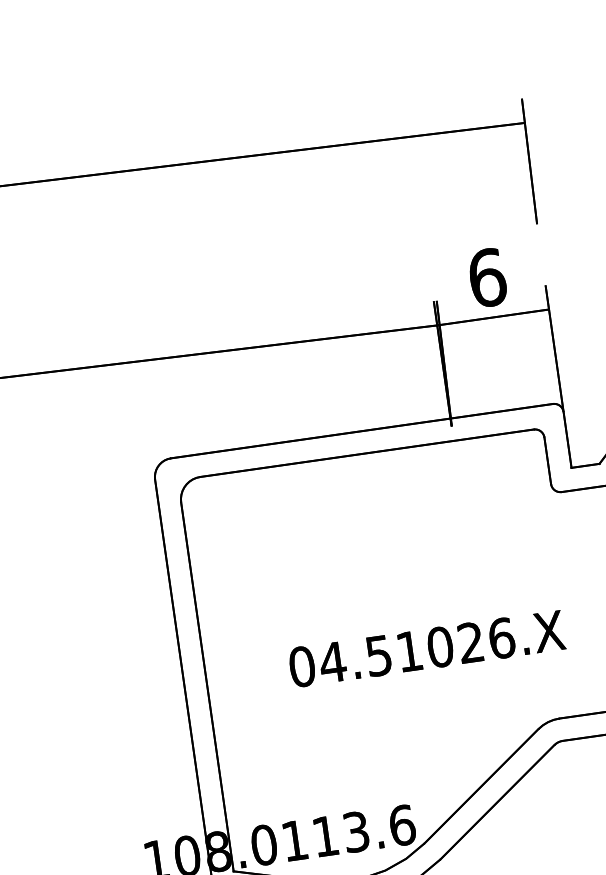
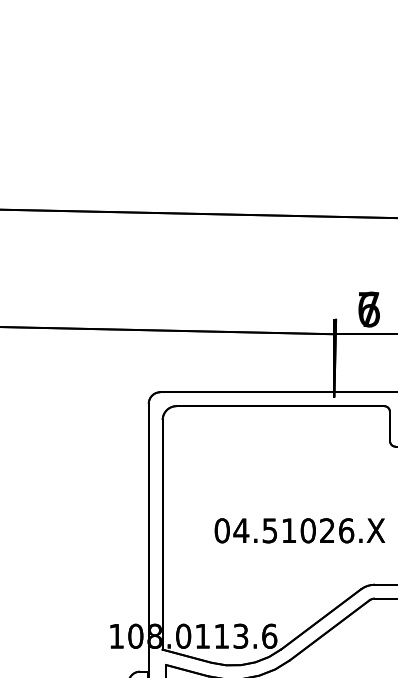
text: (486, 277) -> (368, 309), 6 -> 7

